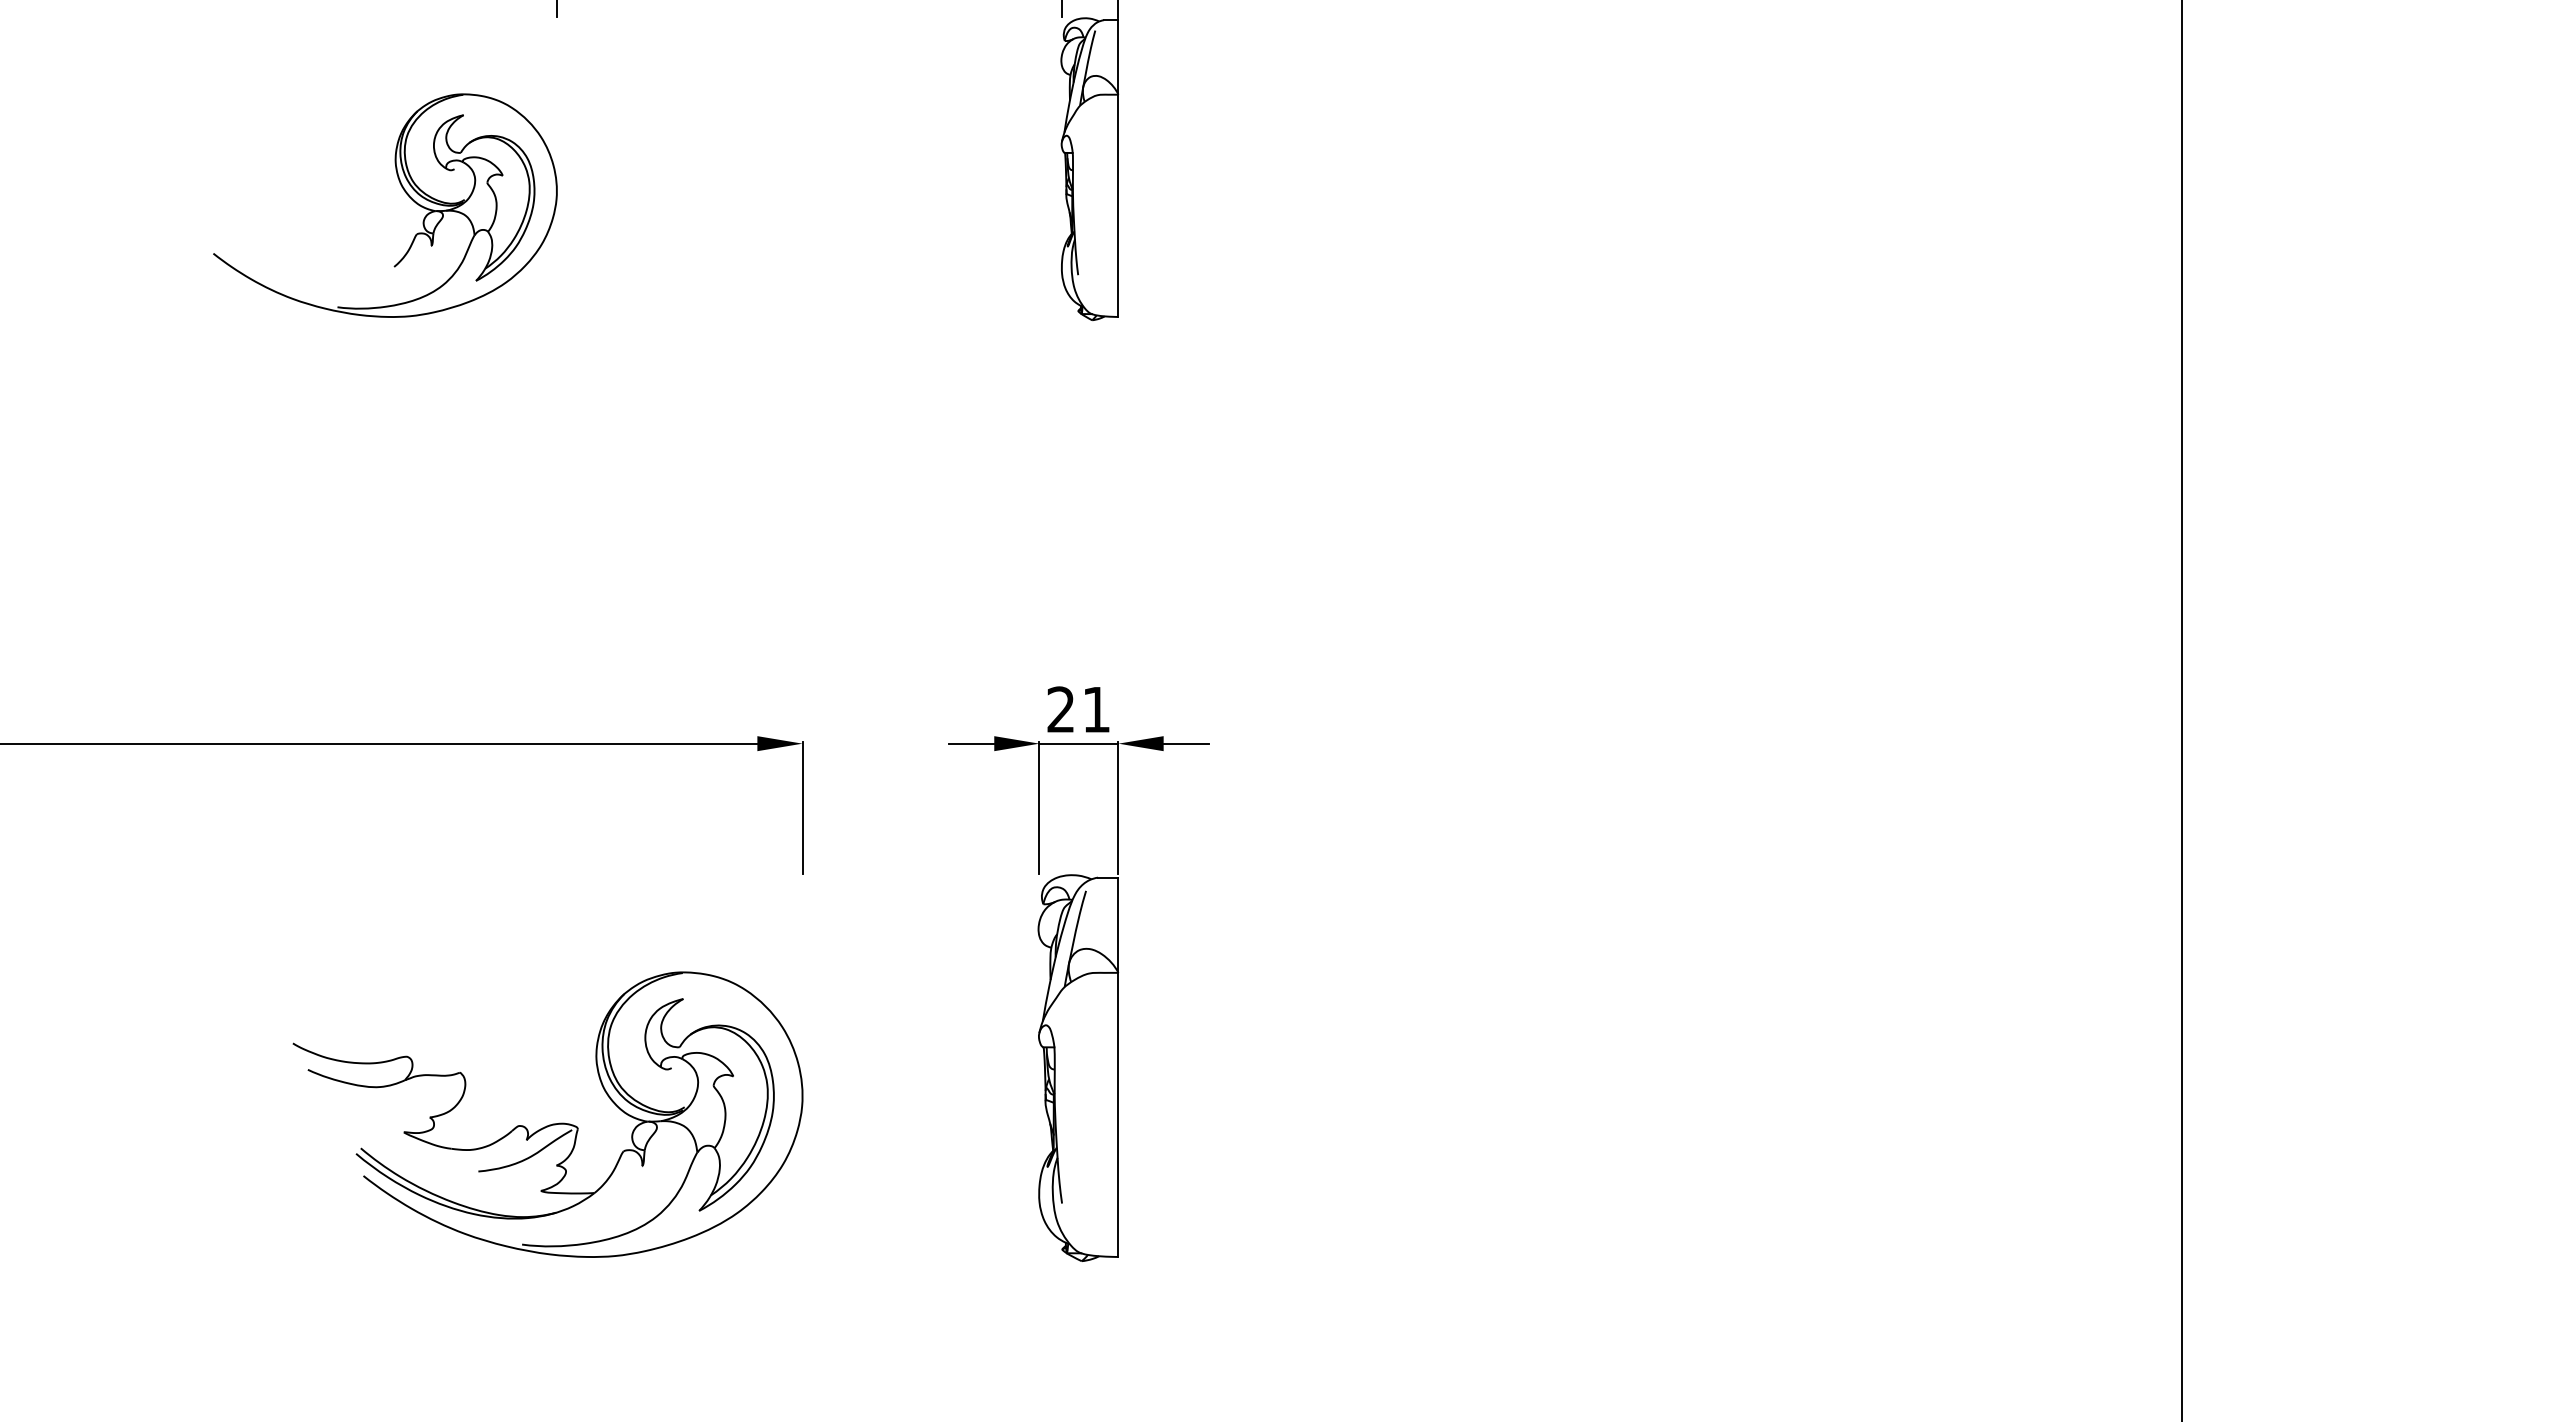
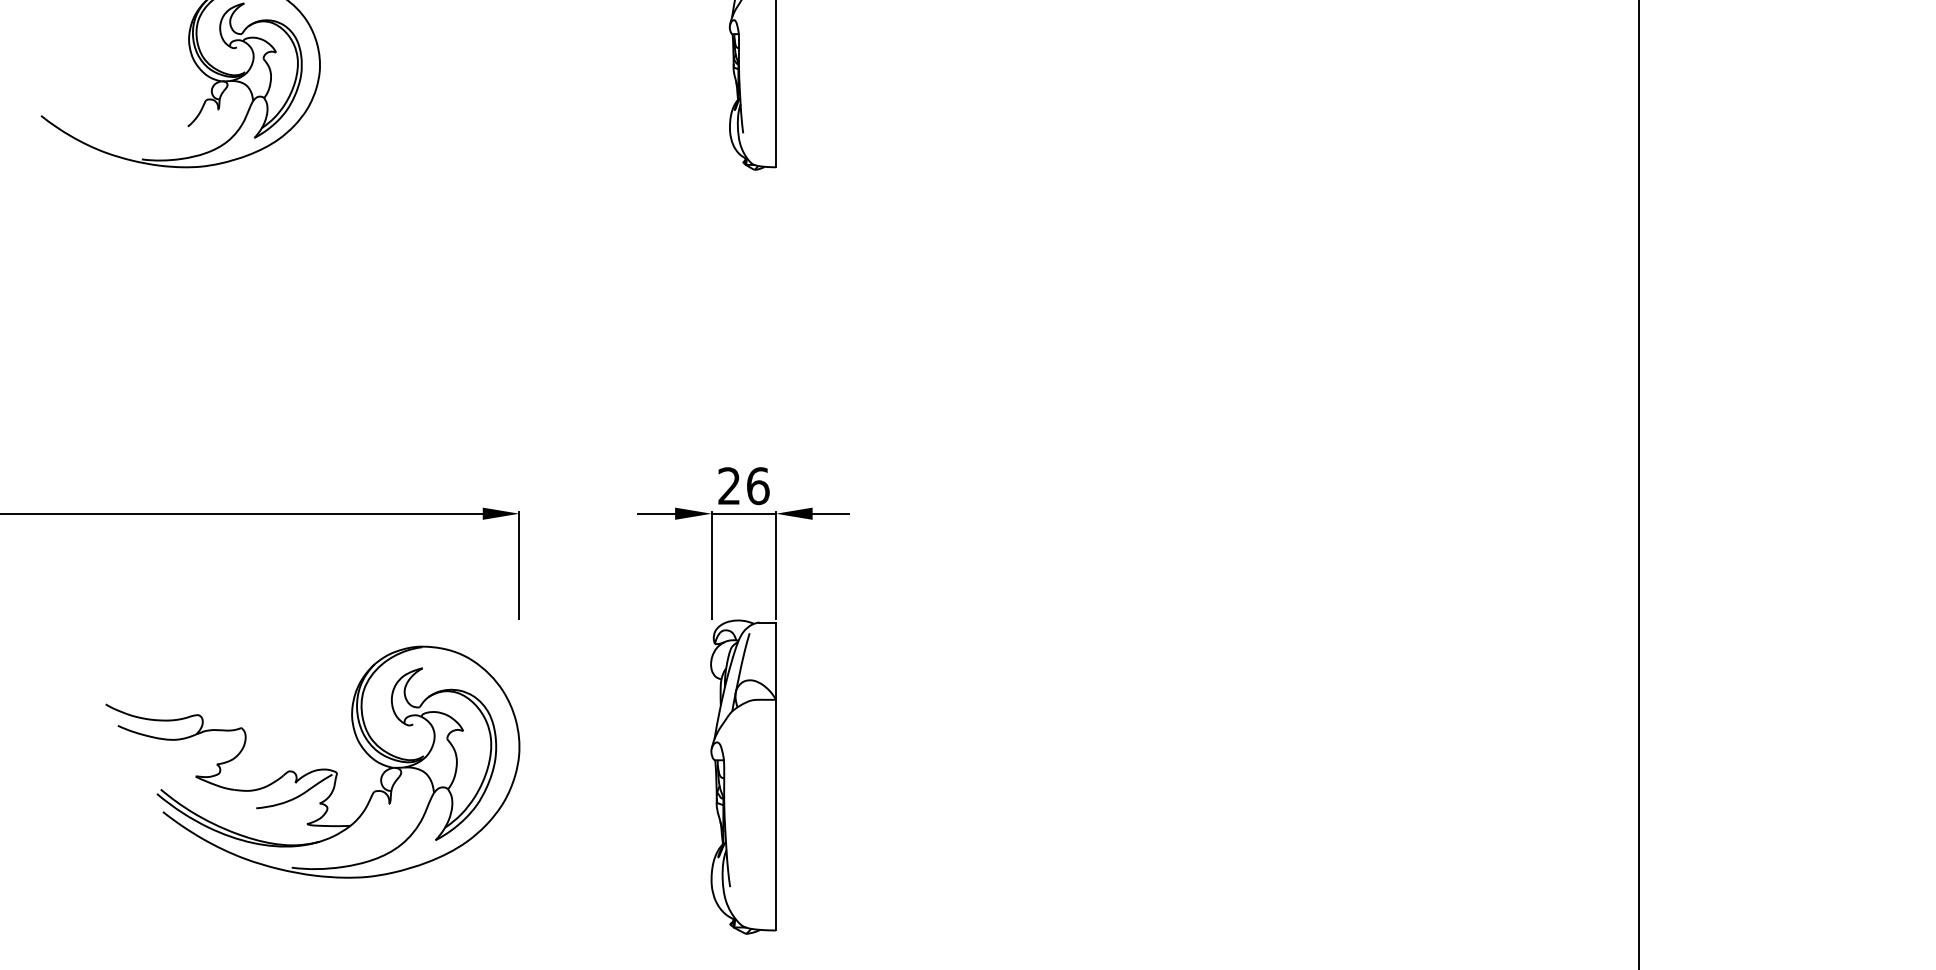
text: (1096, 709) -> (758, 485), 21 -> 26
part: (549, 1124) -> (313, 770), moved

